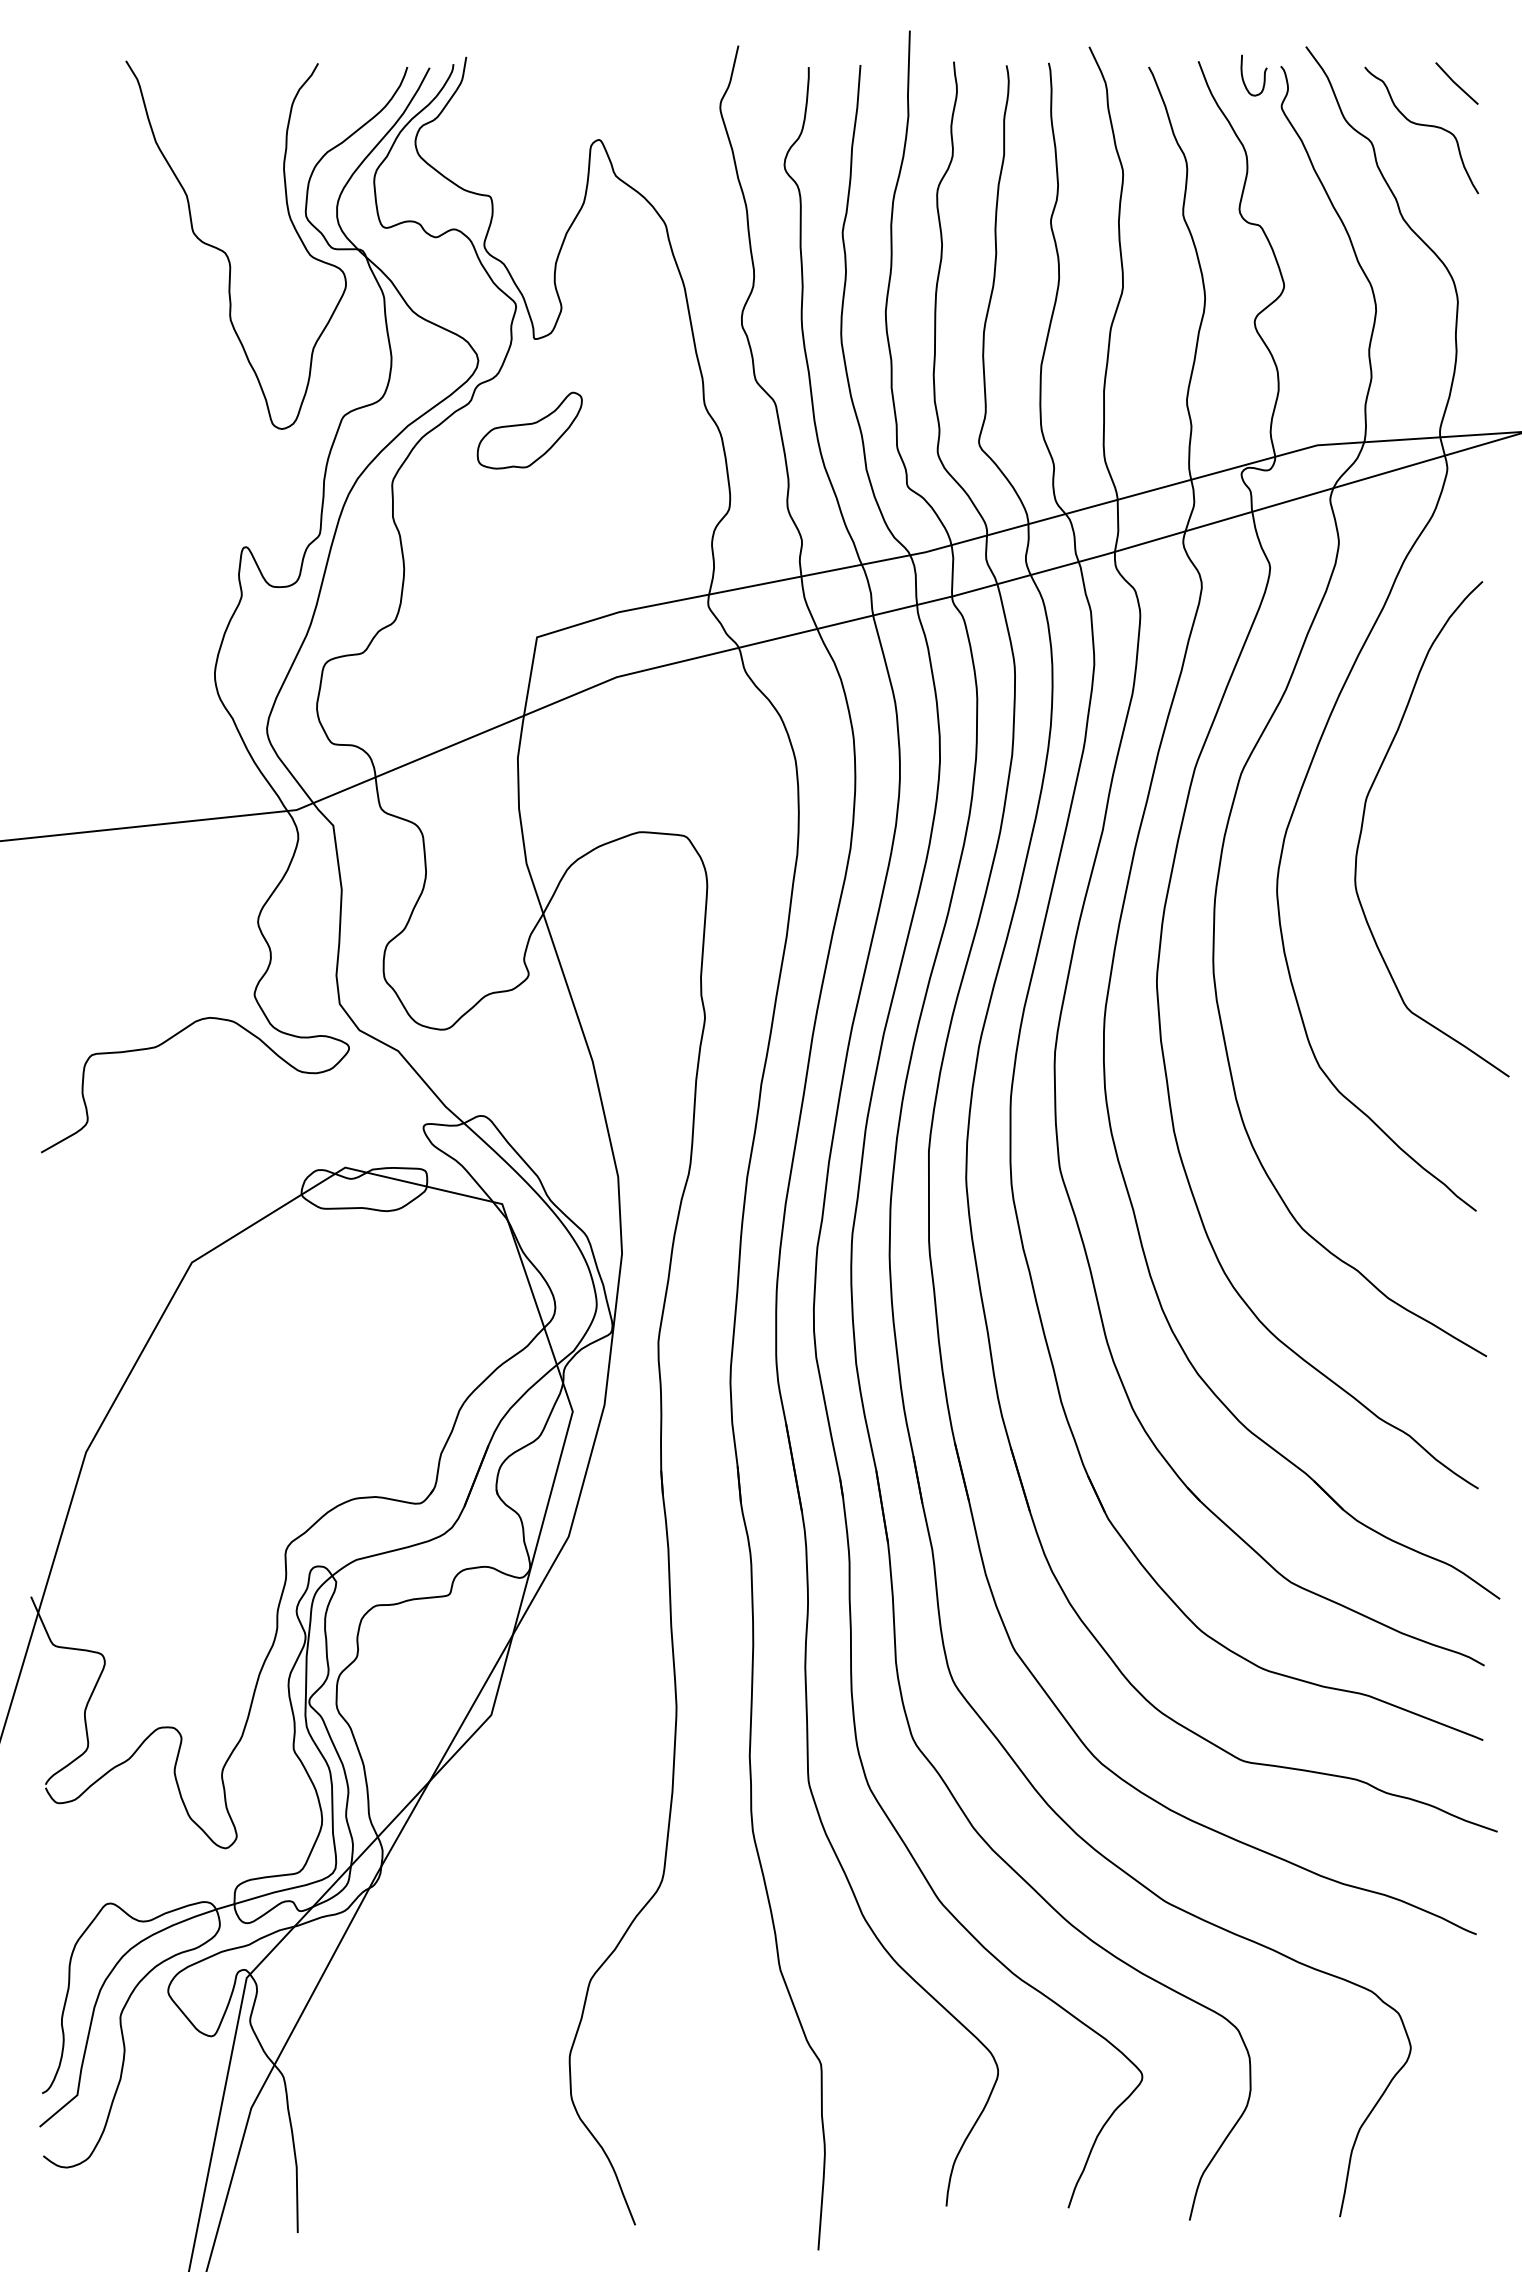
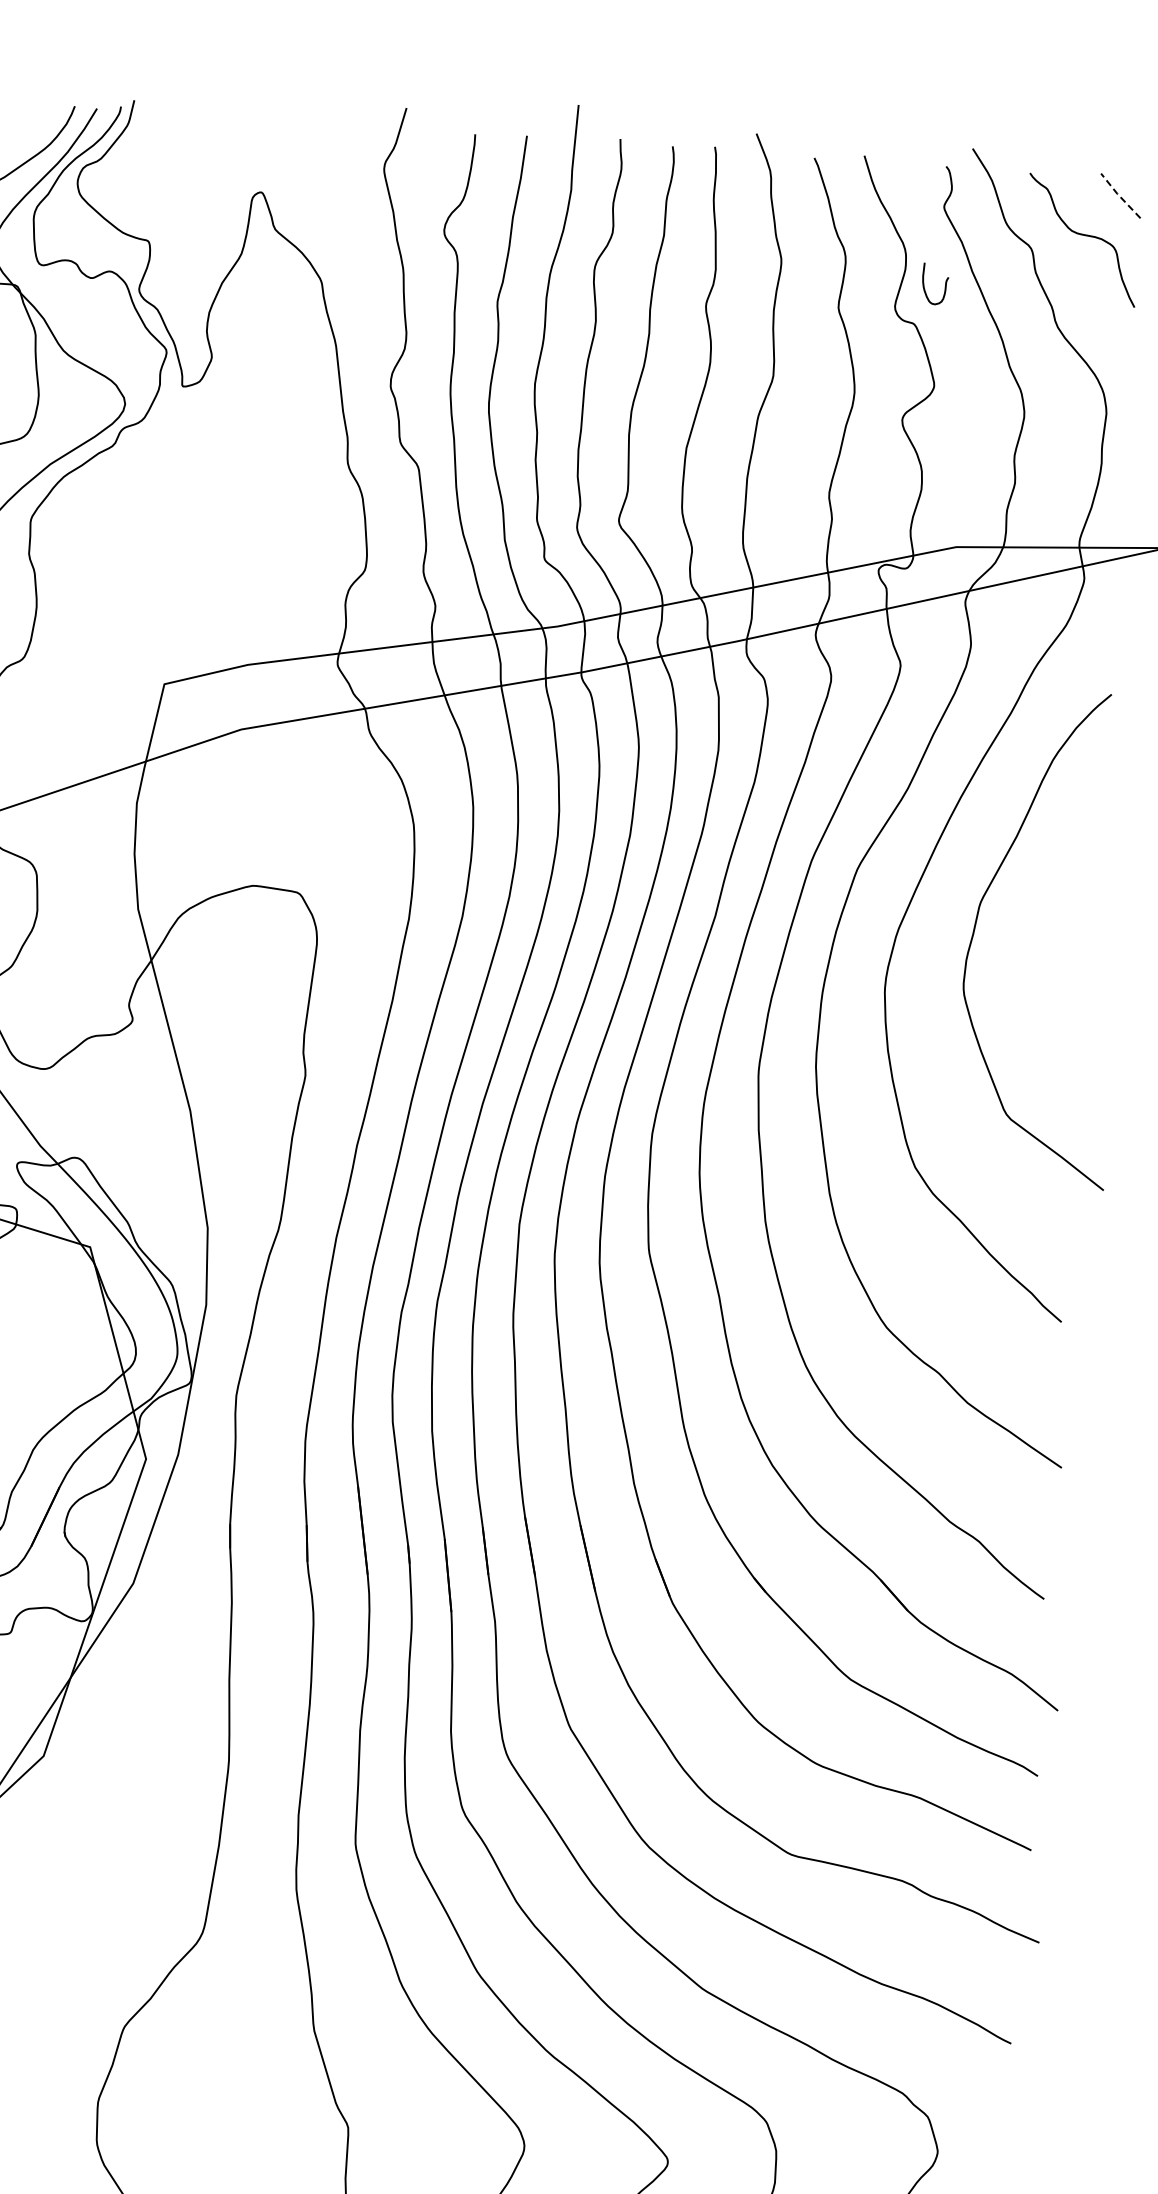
curve: (1263, 75) -> (944, 284), moved
line: (1455, 83) -> (1119, 195), solid -> dashed
part: (529, 430) -> (171, 477), removed

